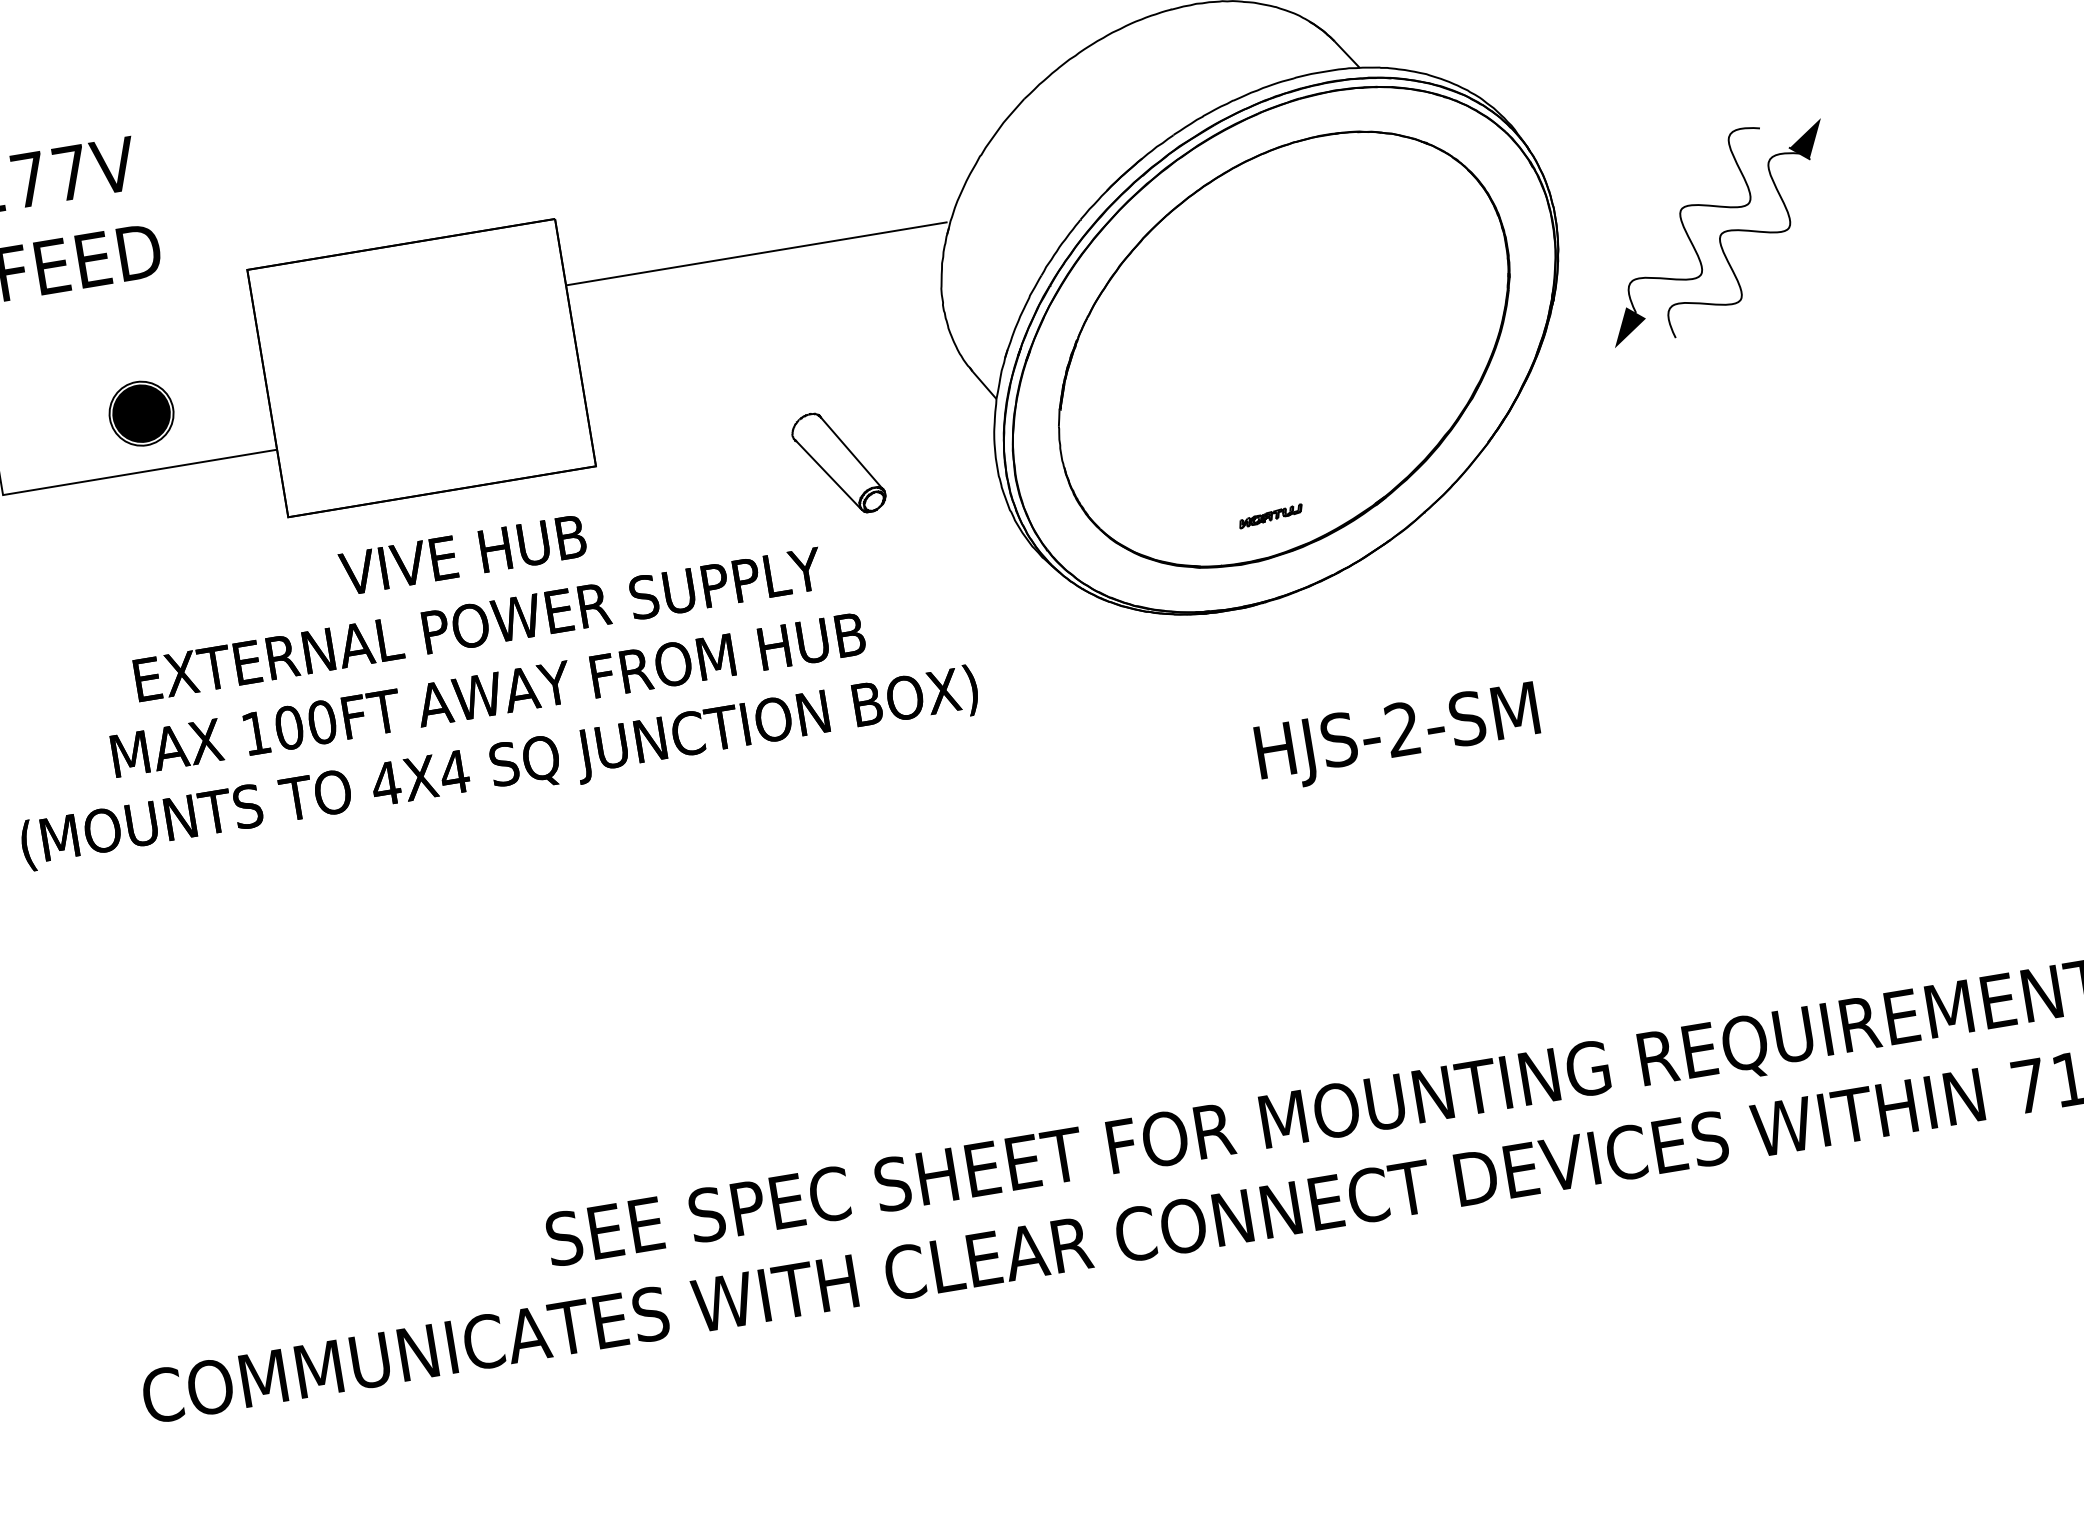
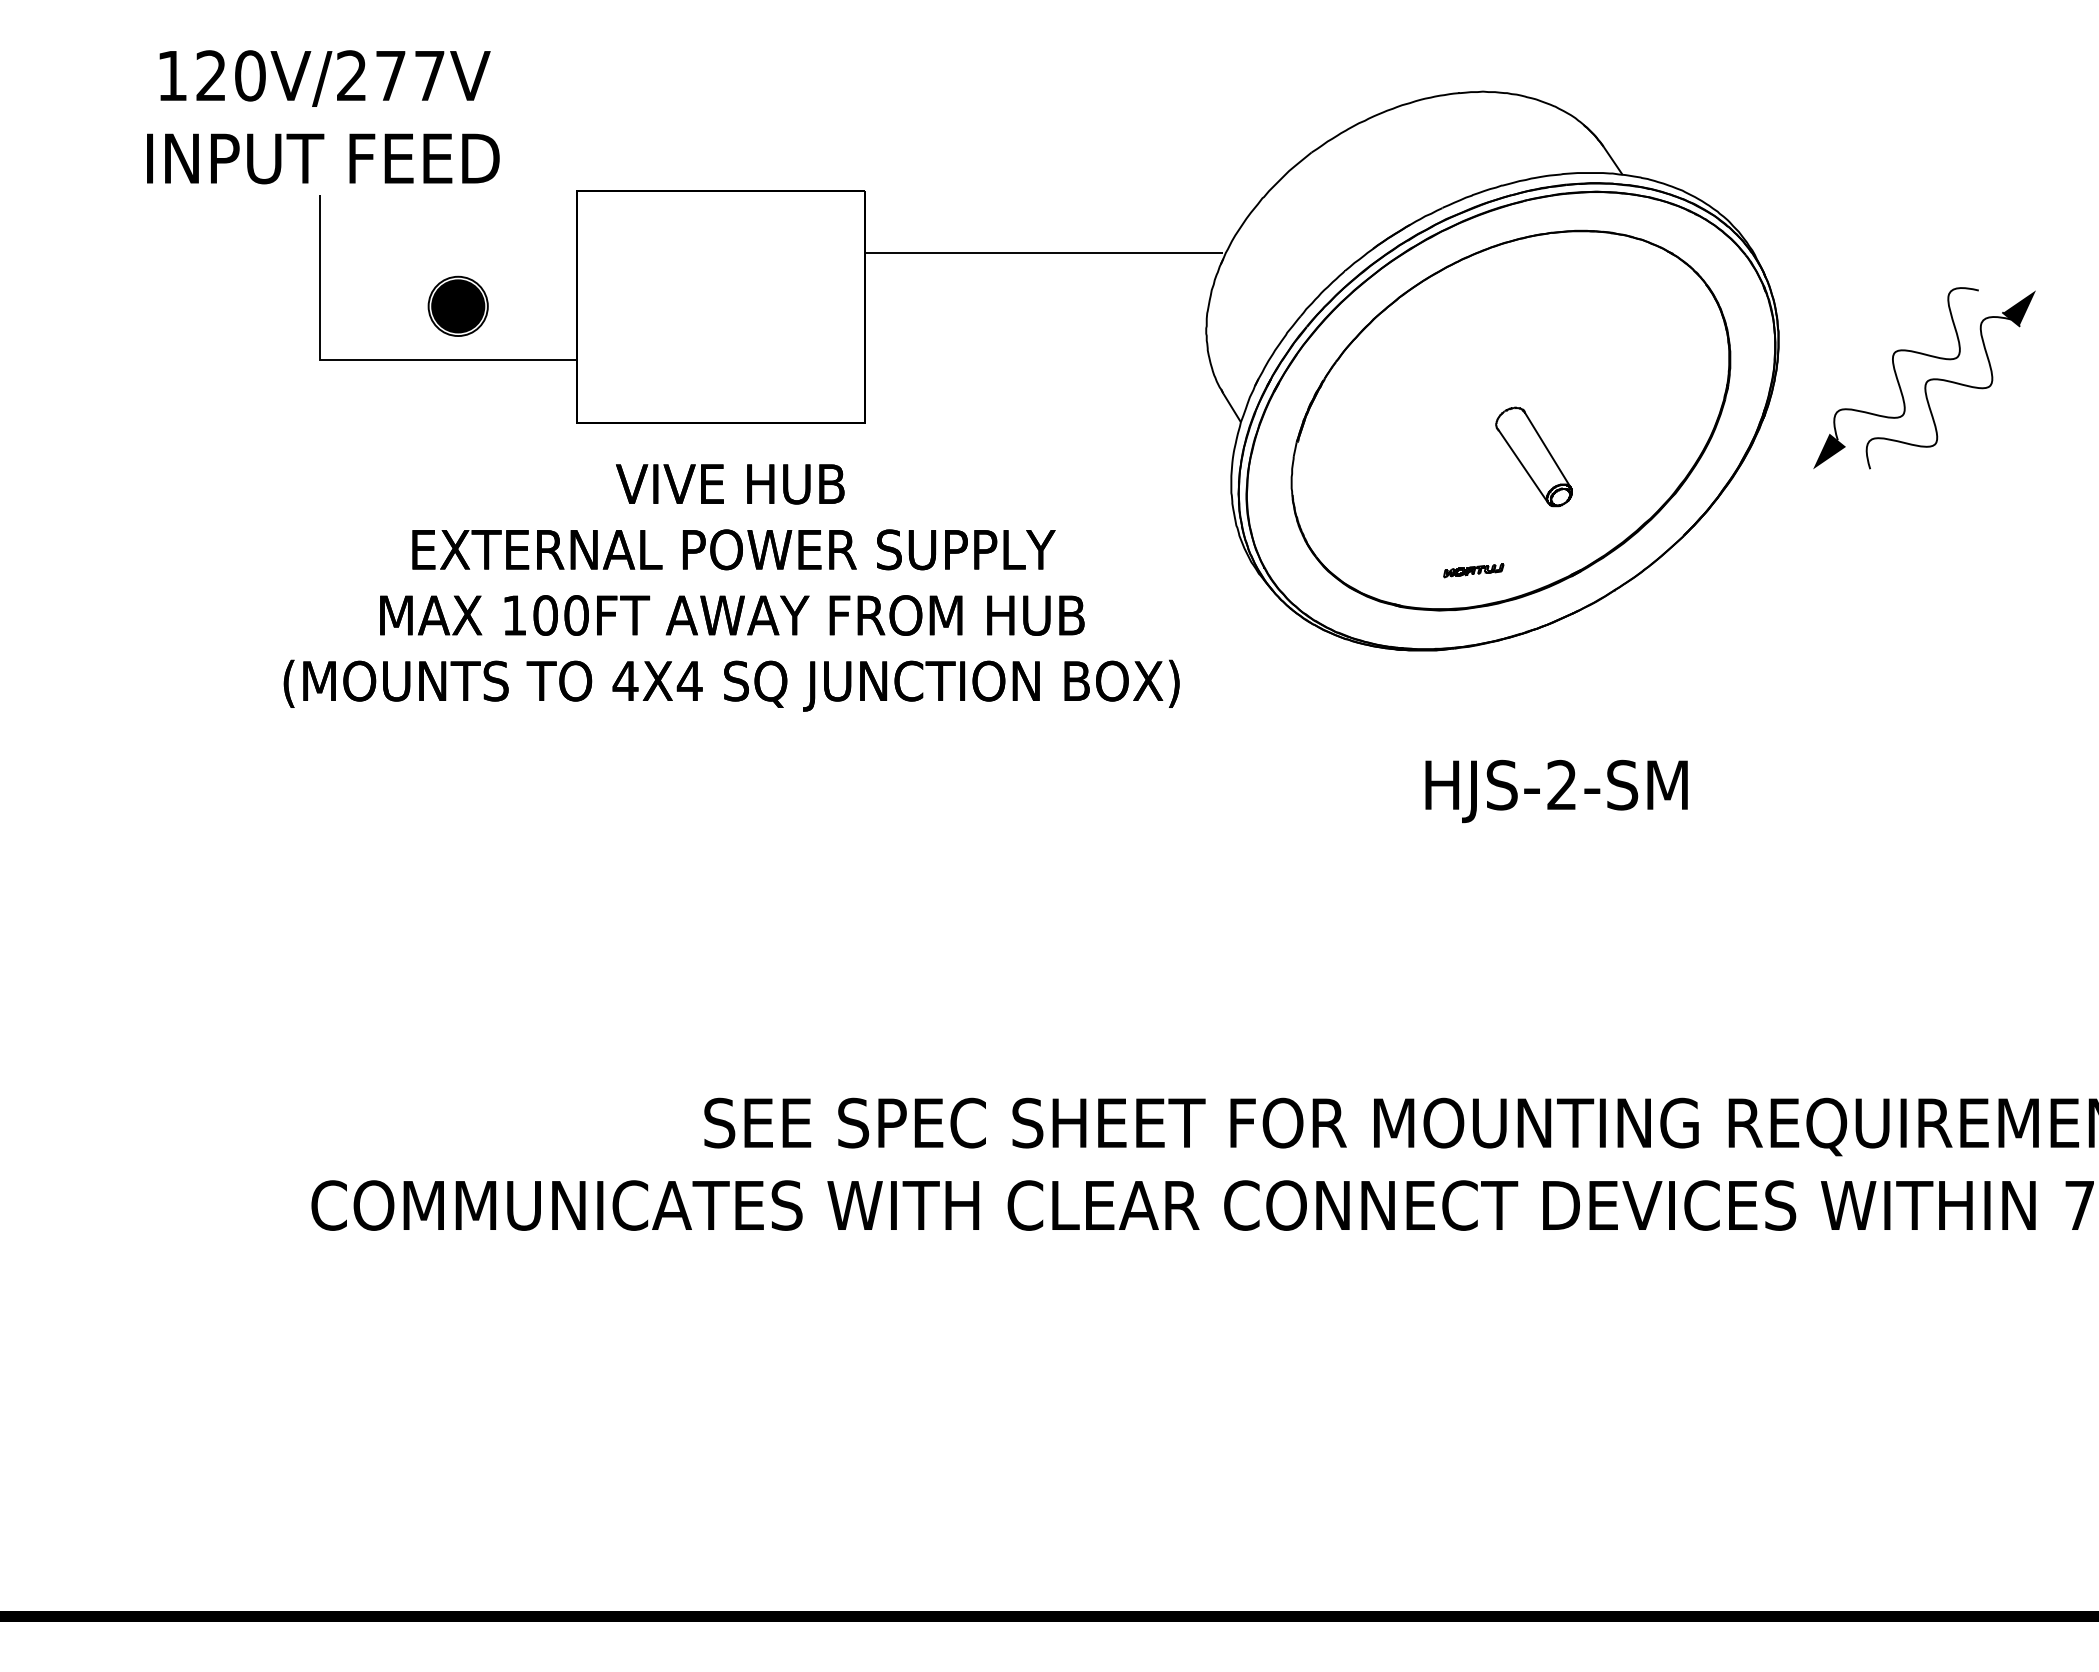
part: (837, 462) -> (1533, 456), moved

